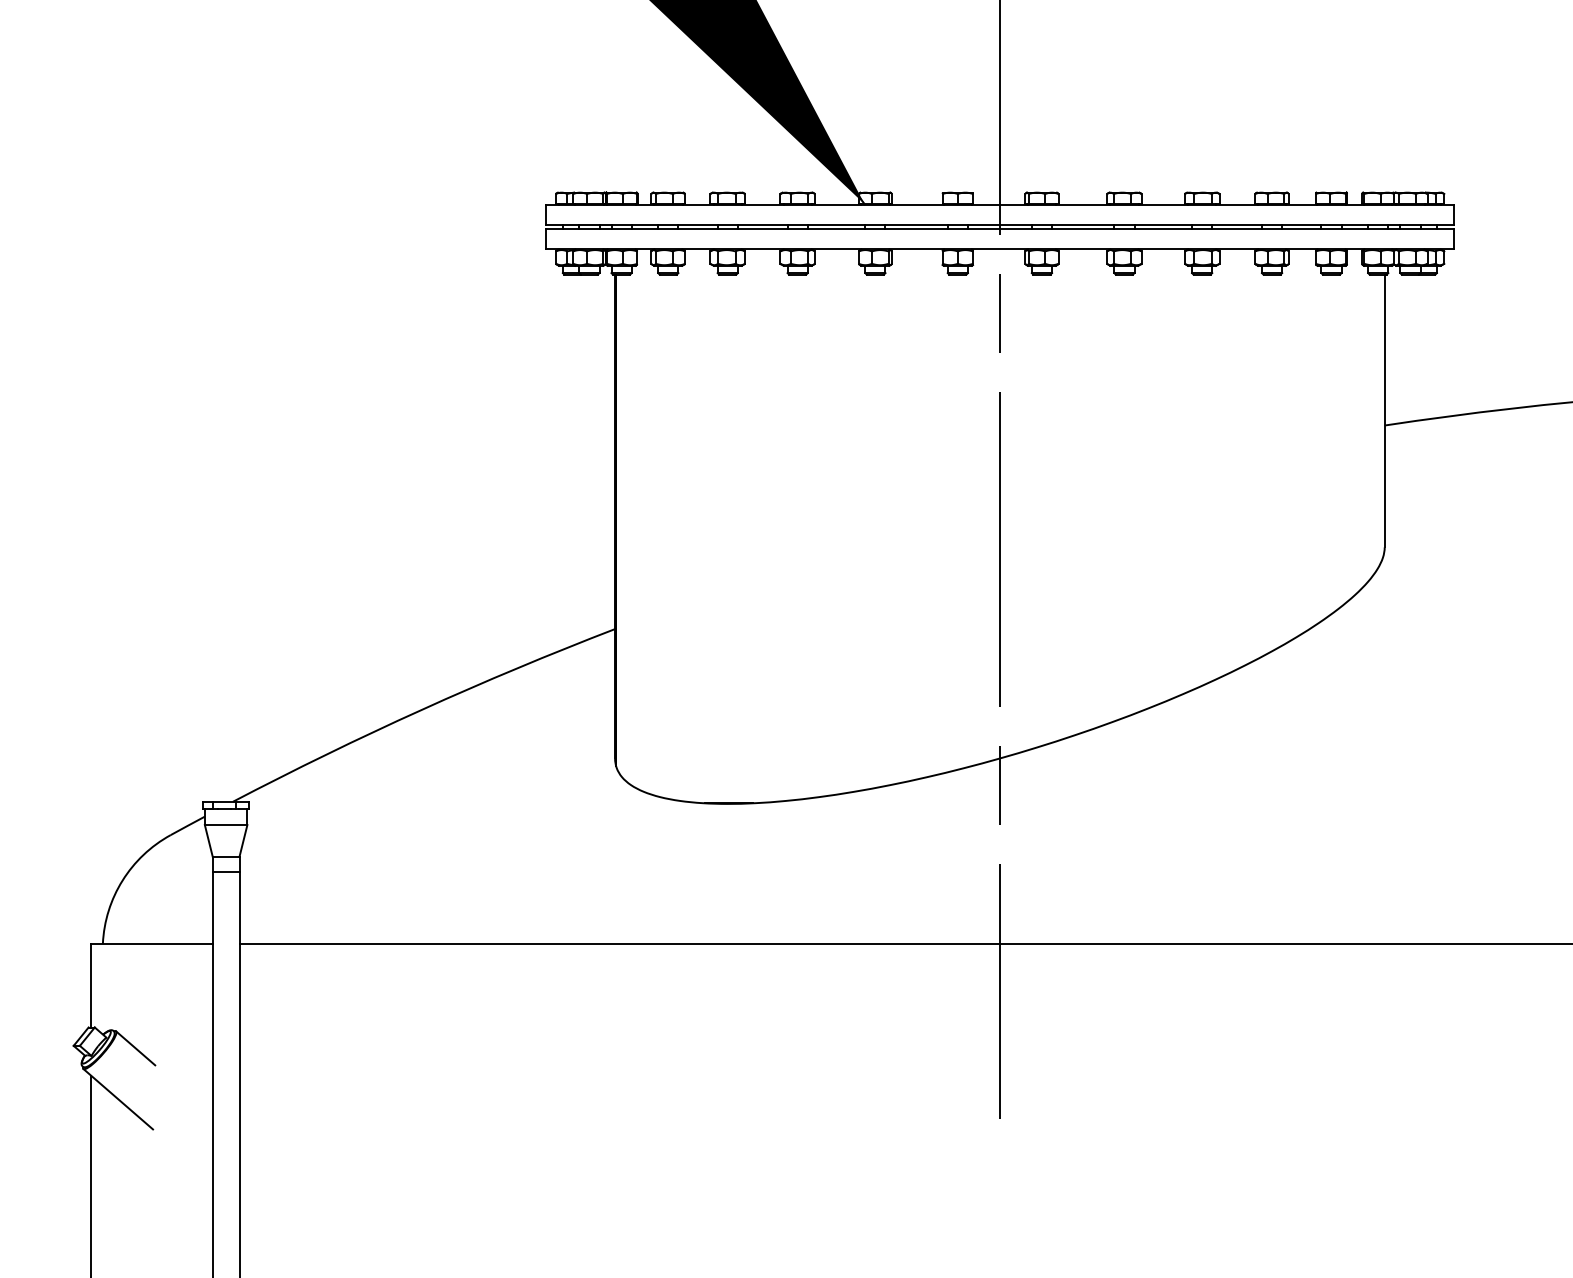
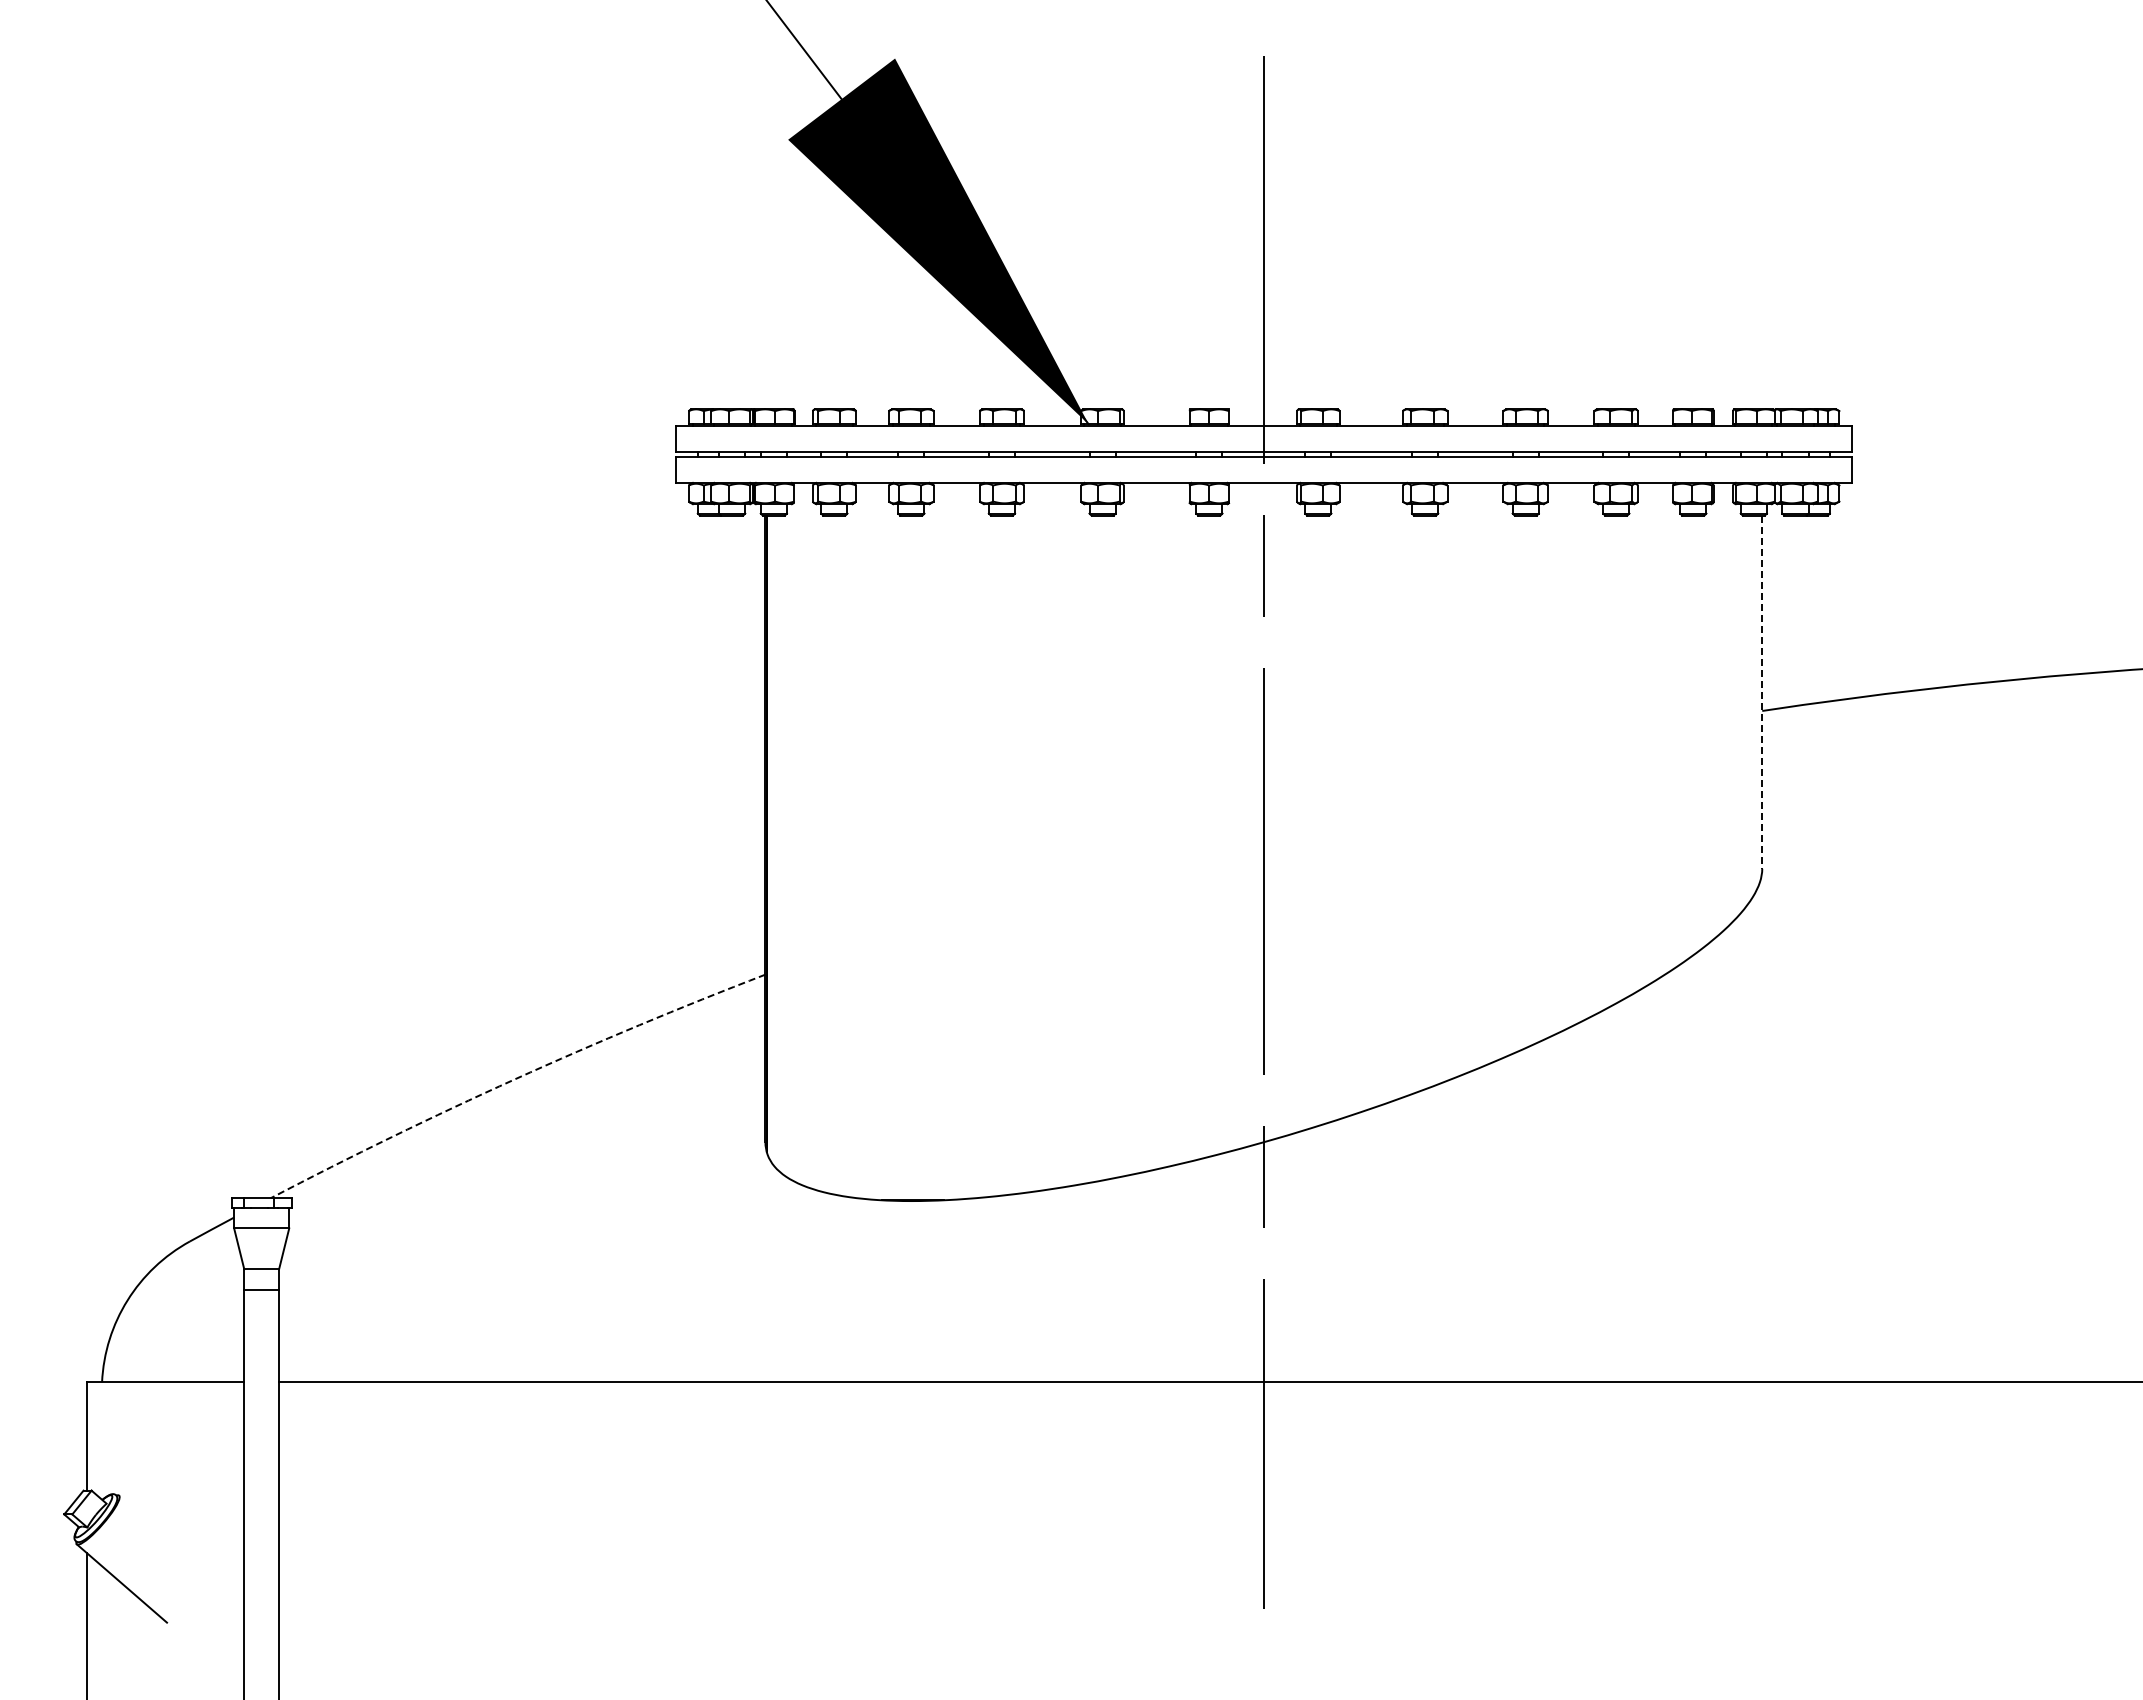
line: (1384, 411) -> (1762, 692), solid -> dashed
arc: (421, 710) -> (514, 1079), solid -> dashed
line: (135, 1048) -> (144, 1517), removed

